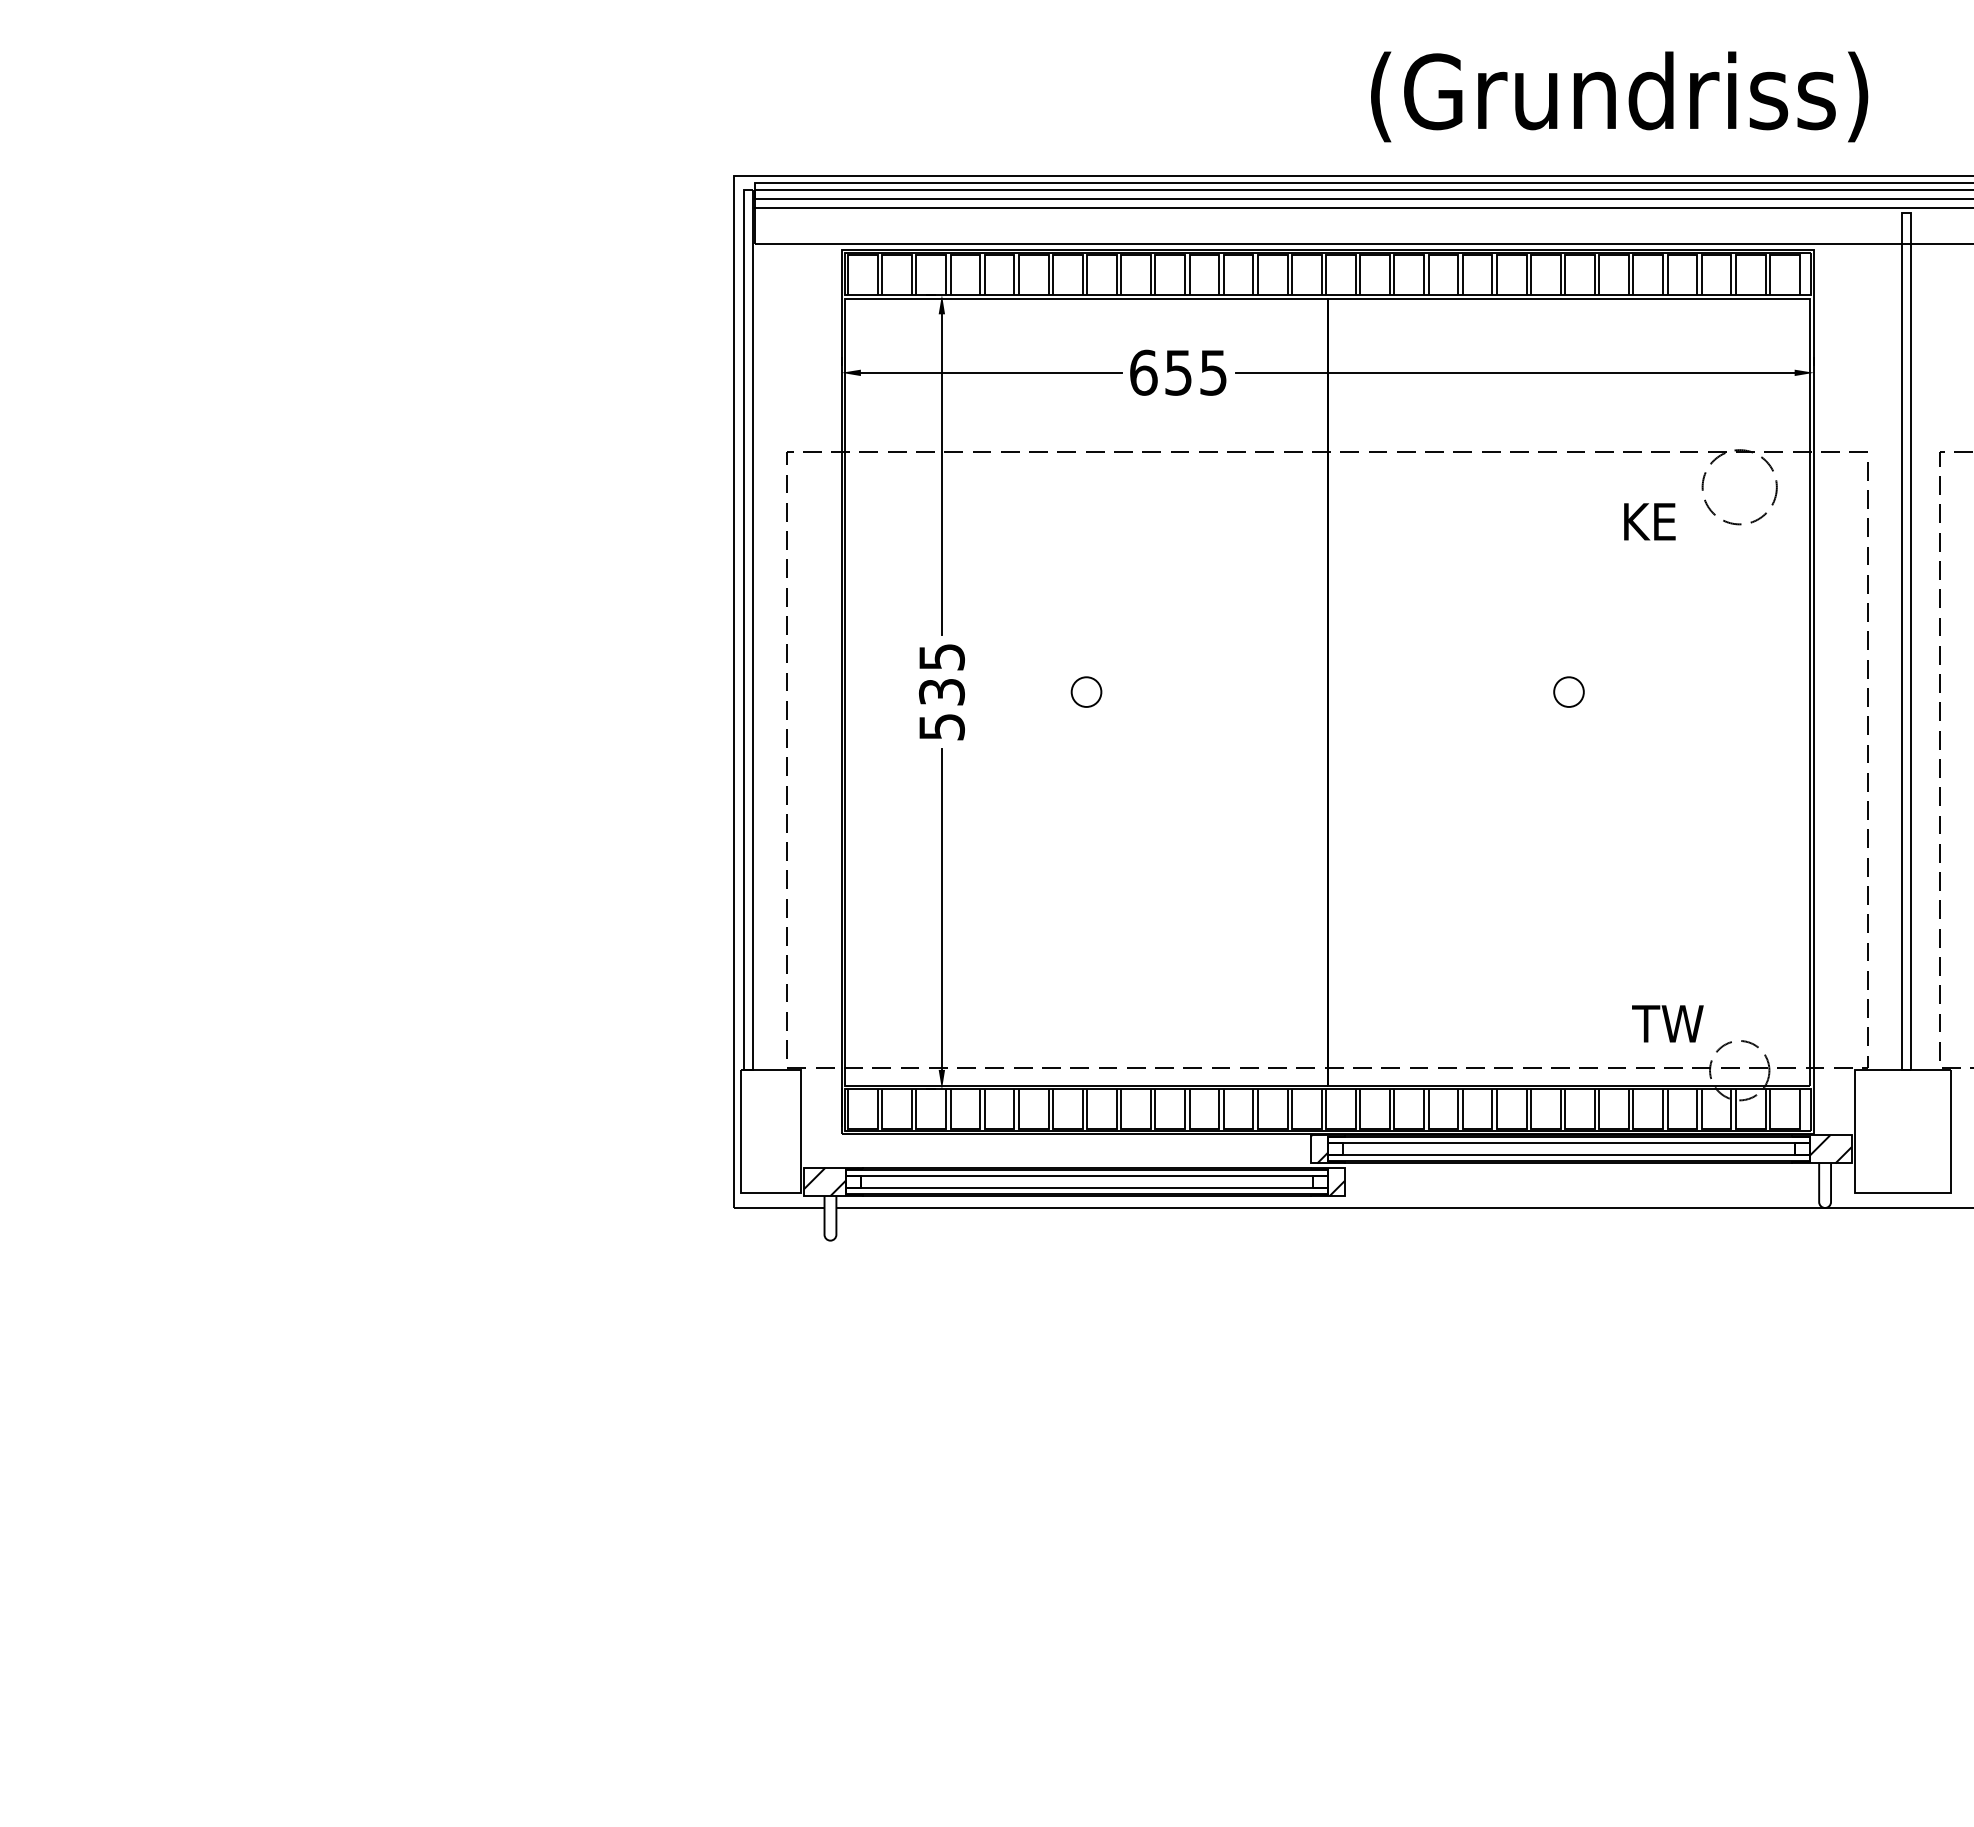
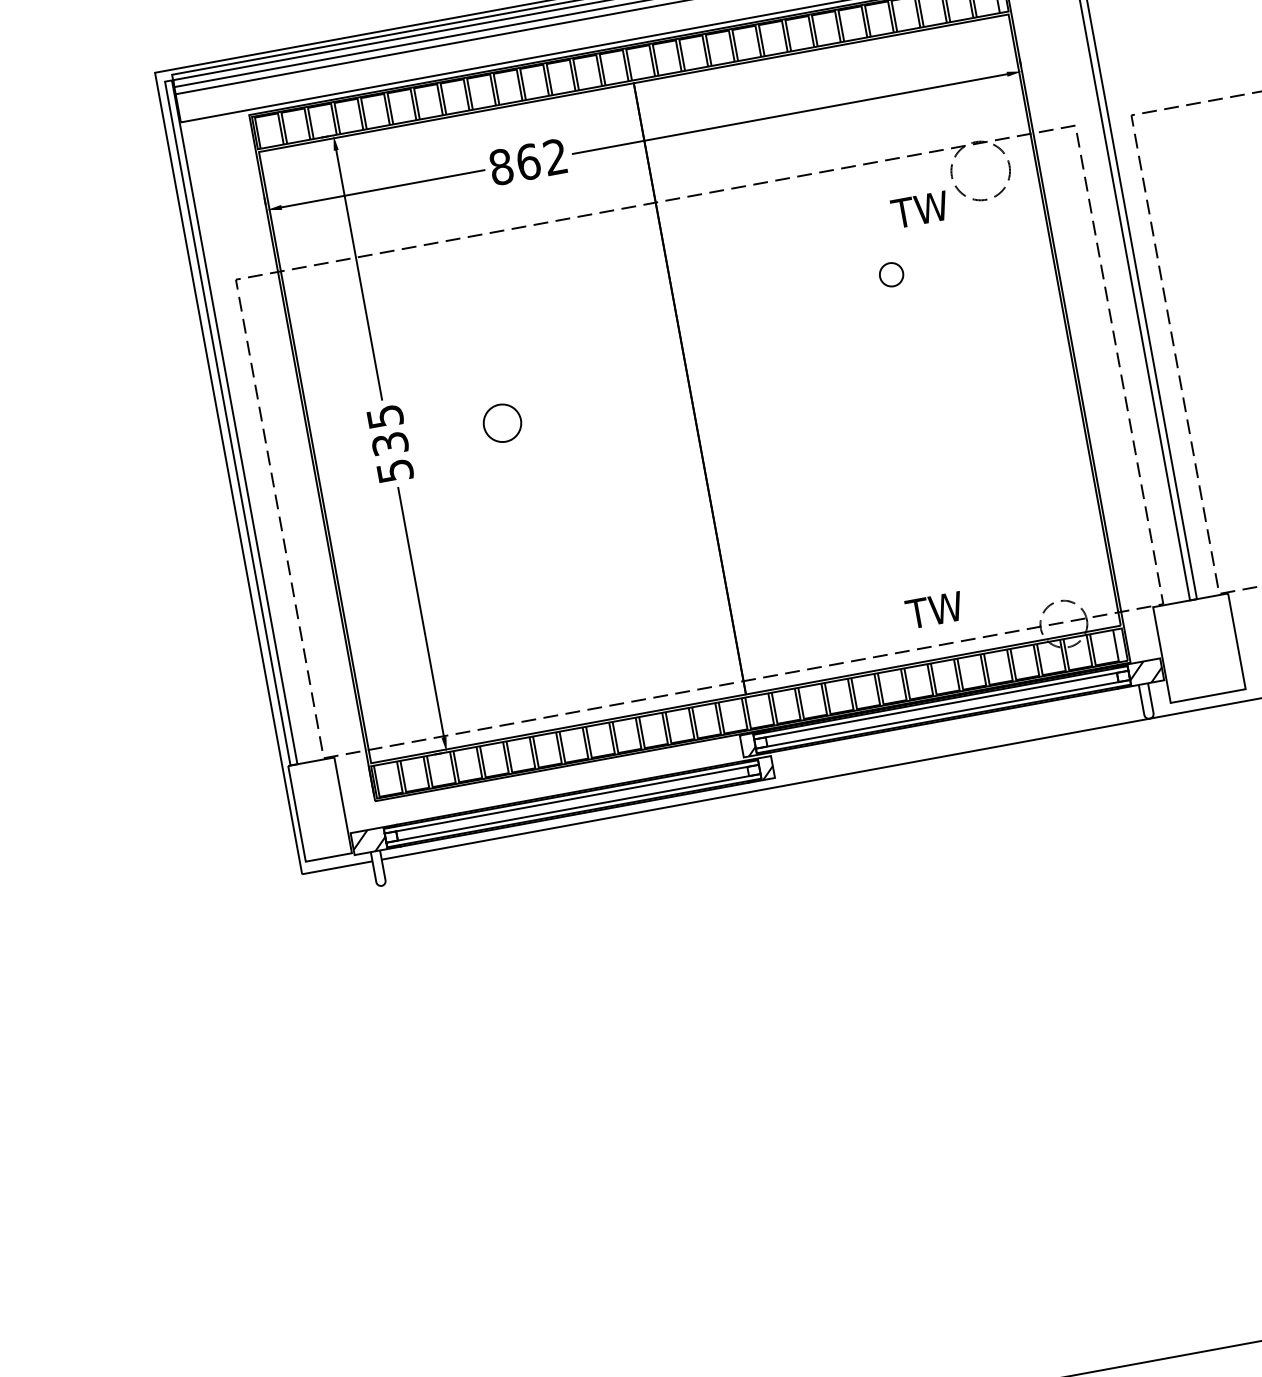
text: (1178, 372) -> (528, 161), 655 -> 862
text: (1655, 521) -> (920, 209), KE -> TW
circle: (1086, 691) -> (502, 422), size x1.6
circle: (1568, 691) -> (891, 274), moved
text: (1667, 1023) -> (934, 610), moved

